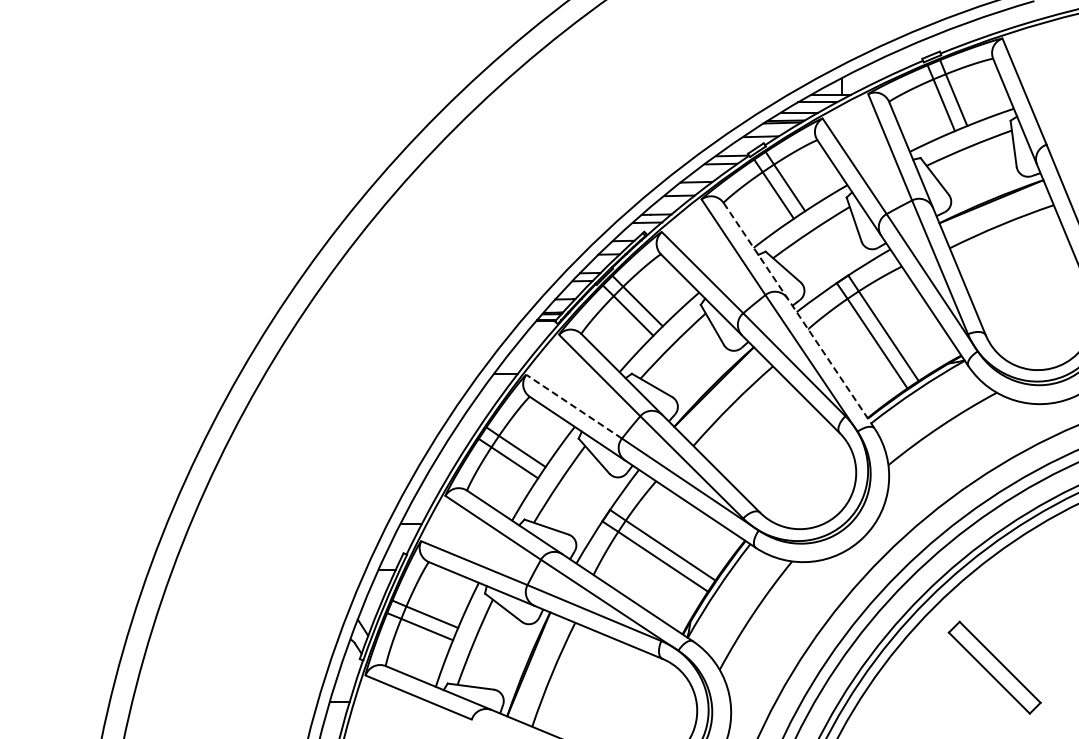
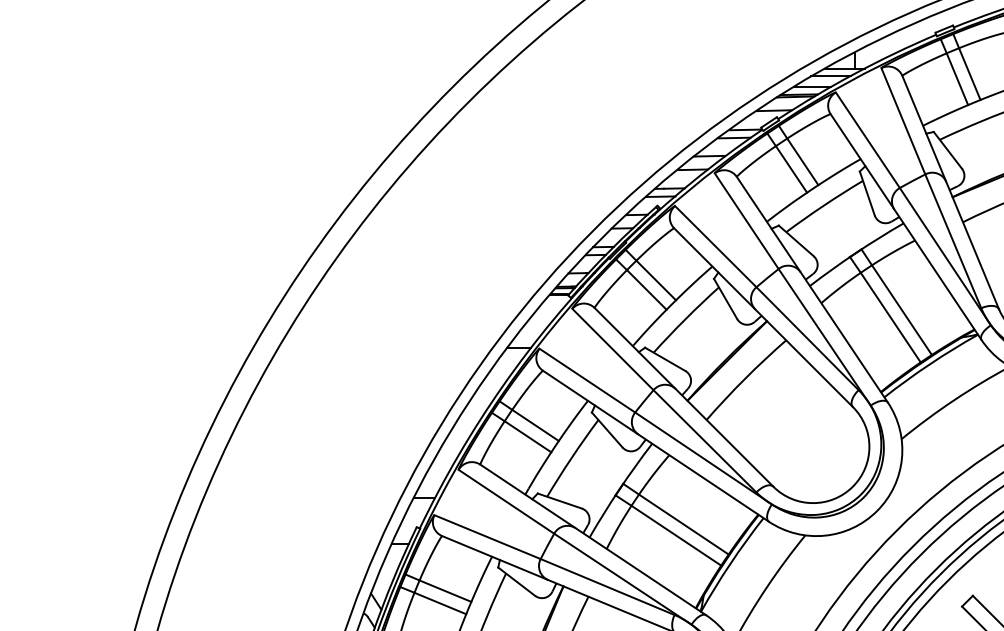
line: (799, 315) -> (812, 289), dashed -> solid
line: (573, 406) -> (586, 380), dashed -> solid

